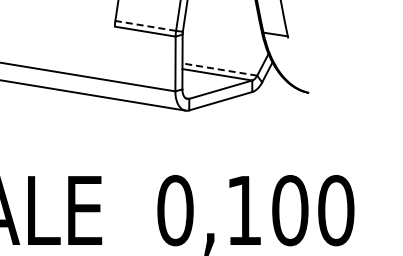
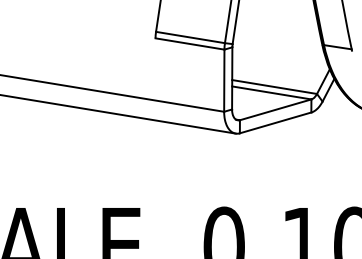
line: (145, 25) -> (190, 37), dashed -> solid
line: (219, 69) -> (274, 86), dashed -> solid

